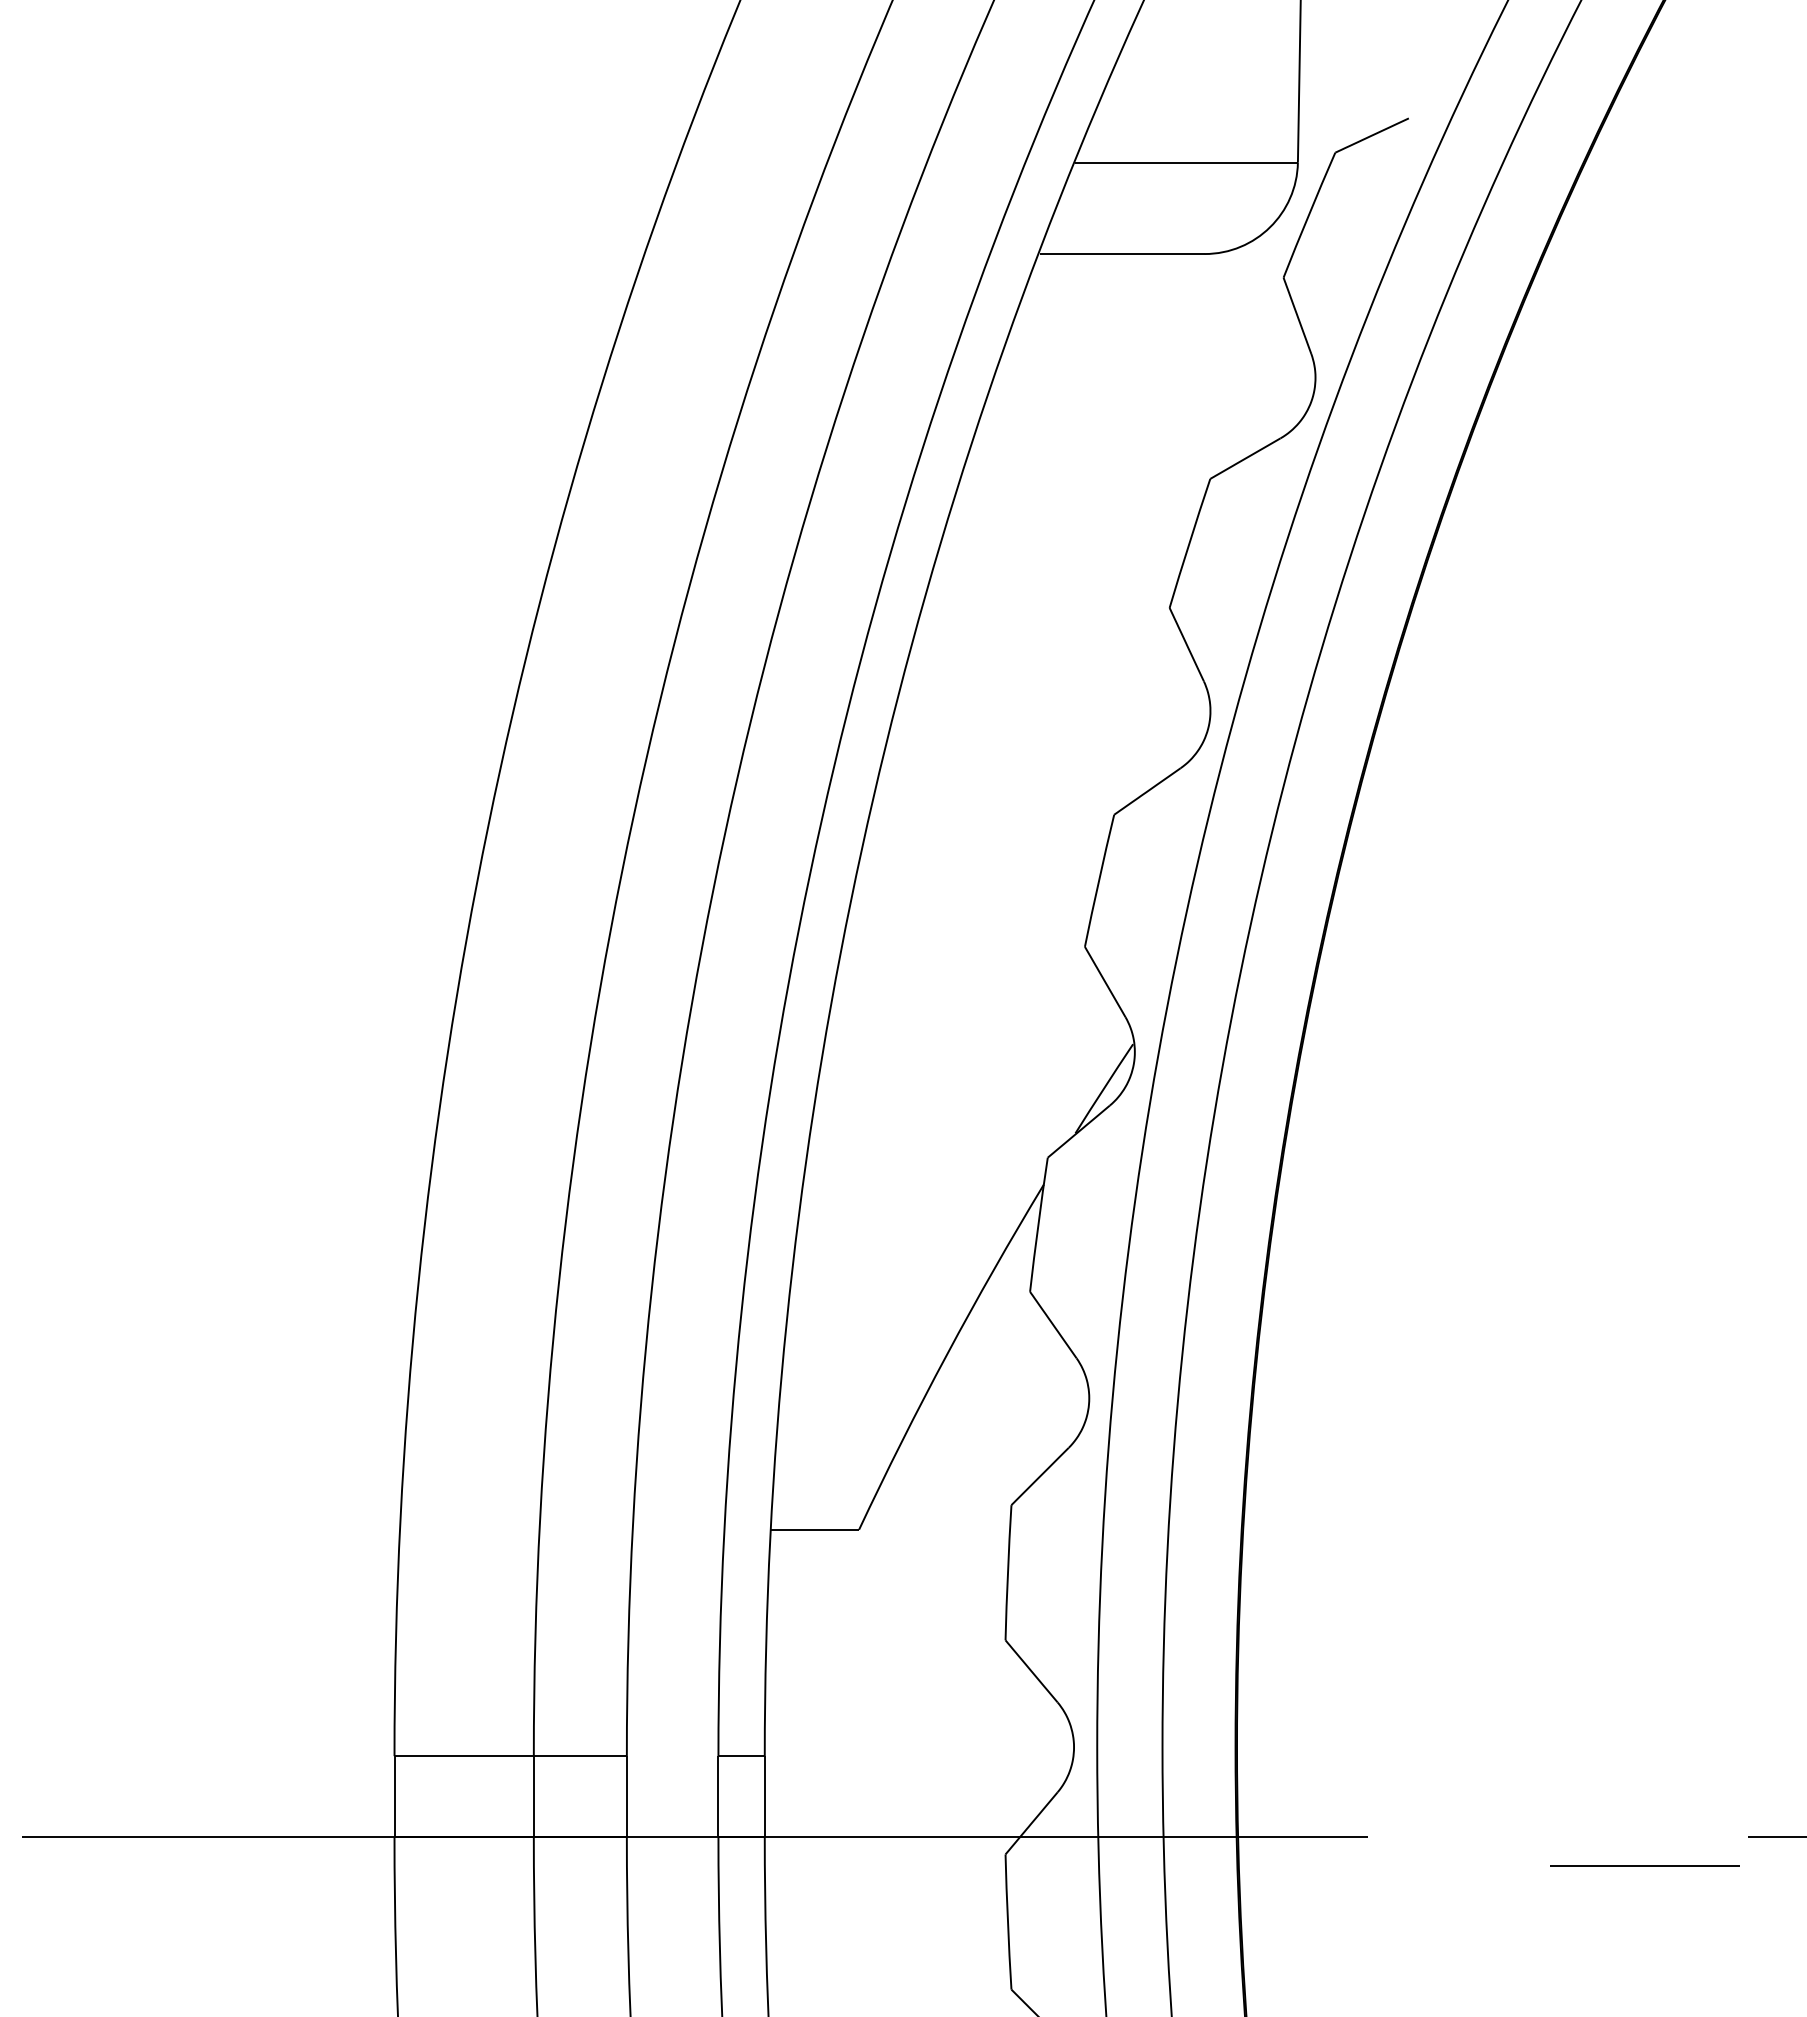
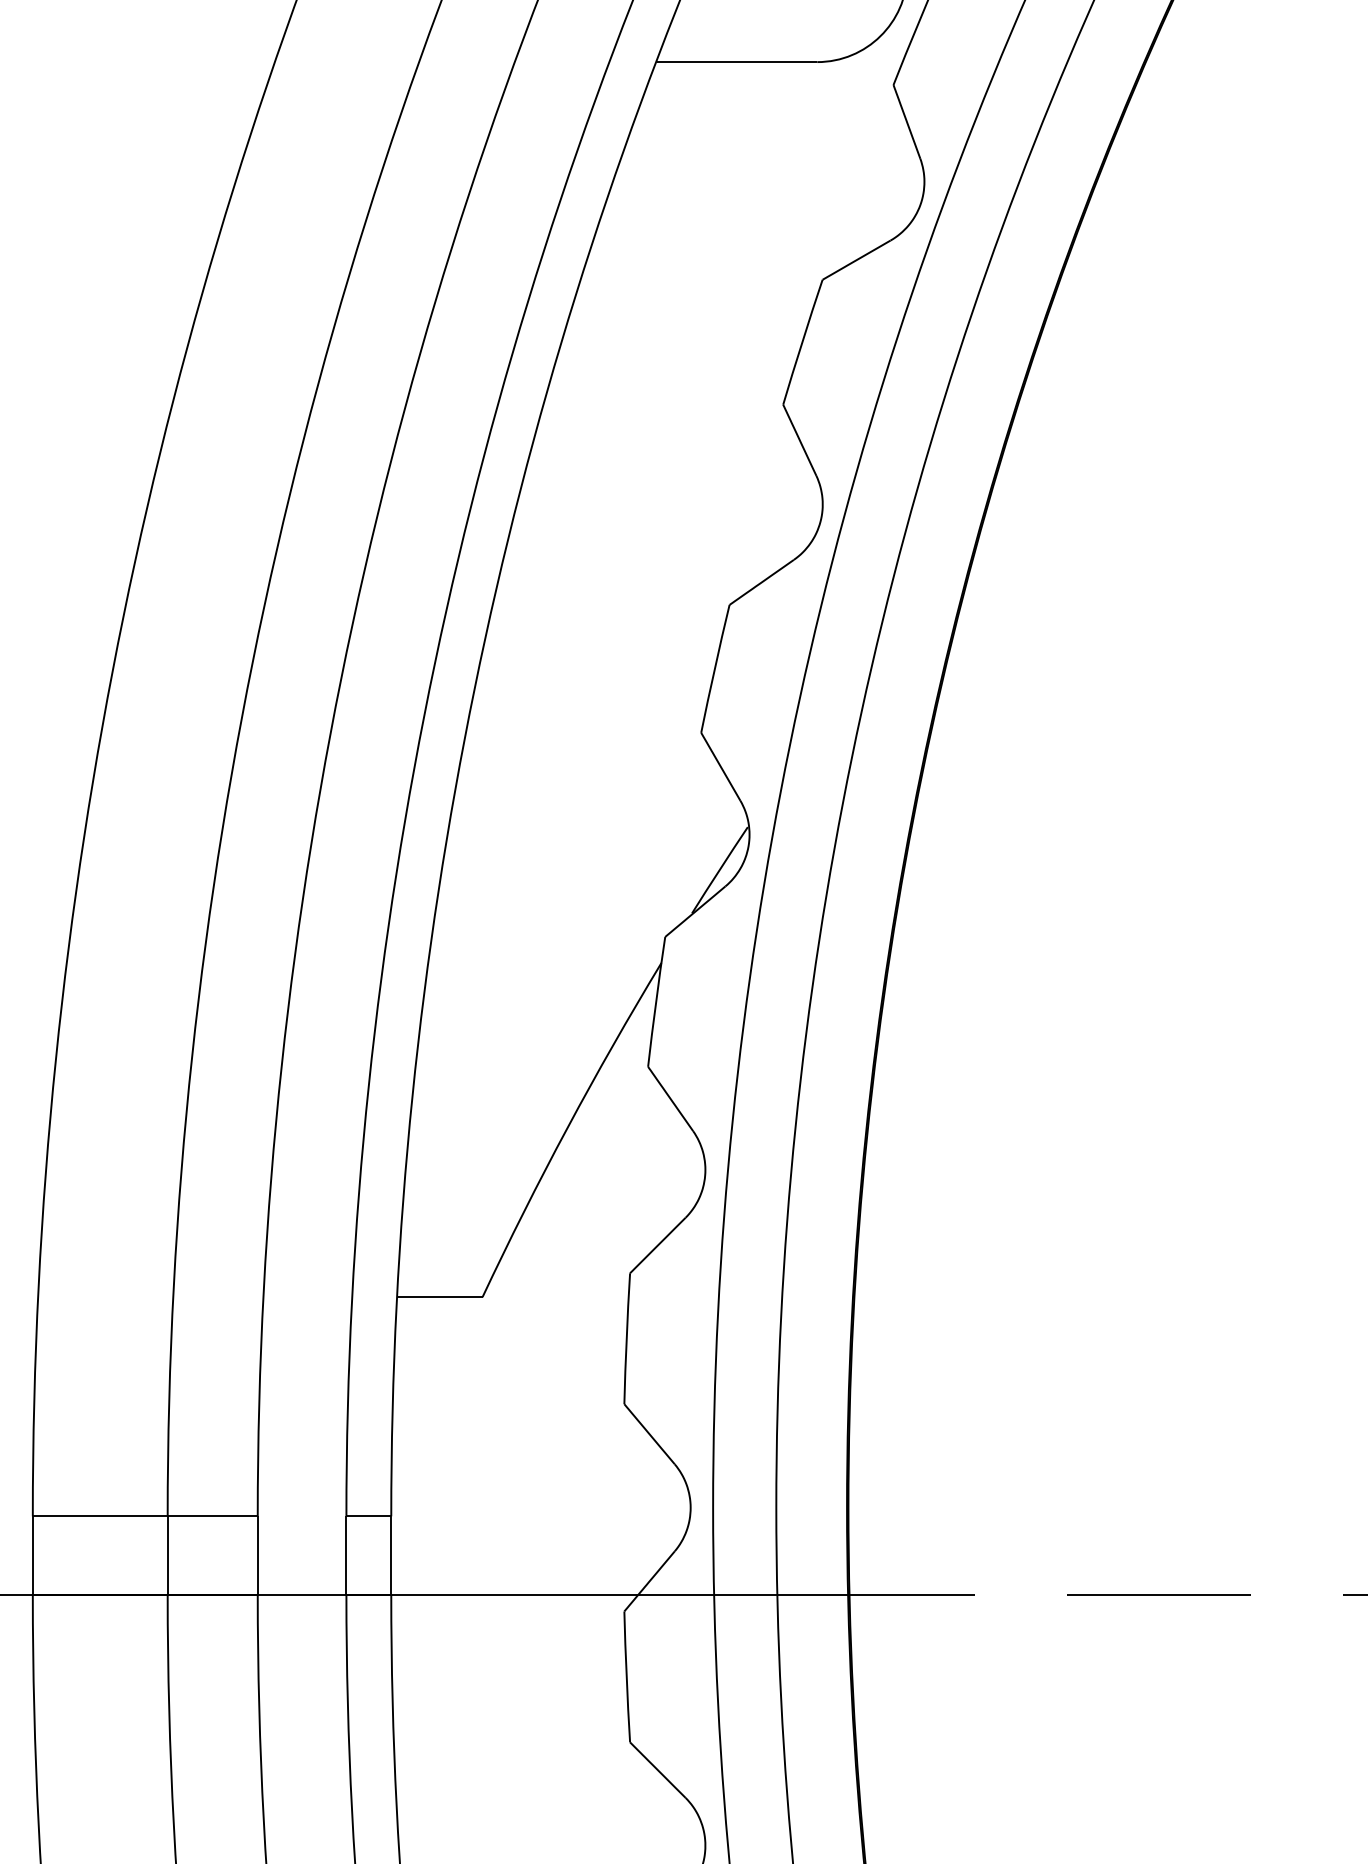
line: (1644, 1865) -> (1158, 1594), moved

